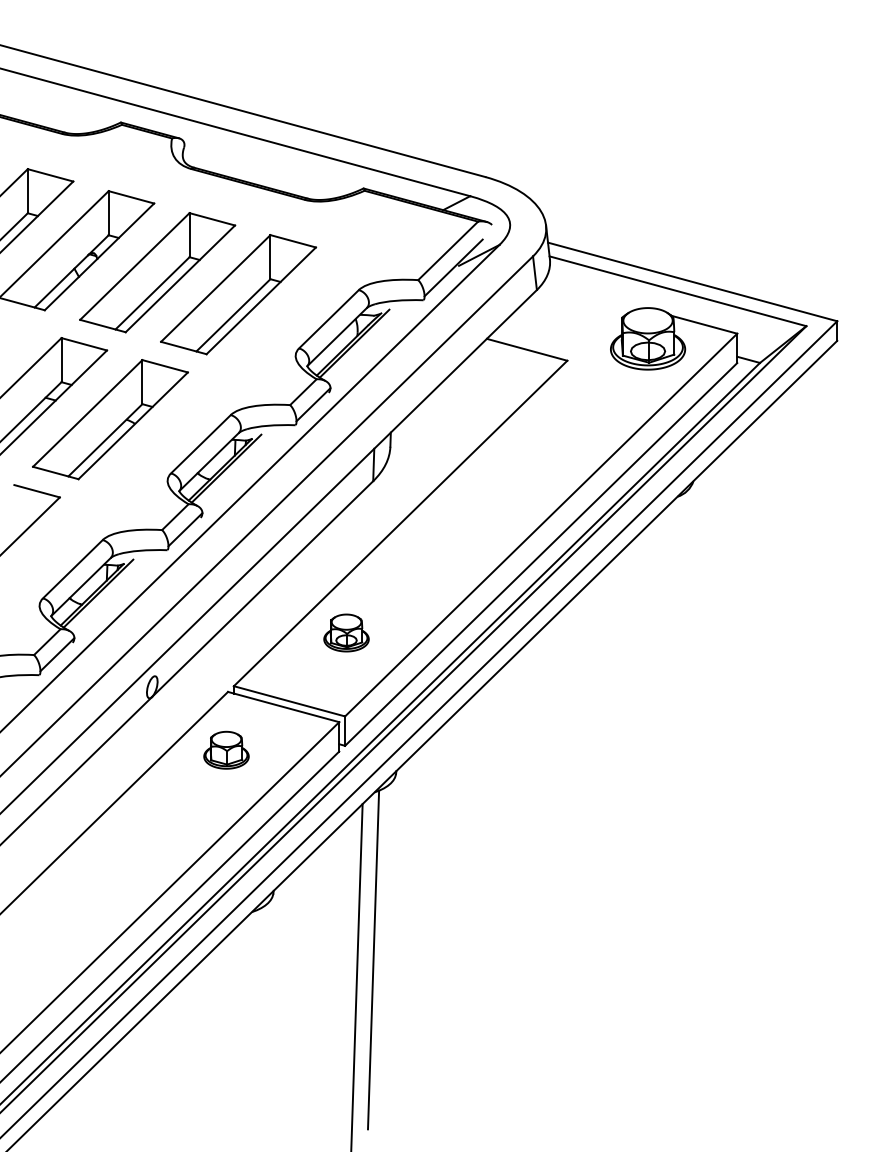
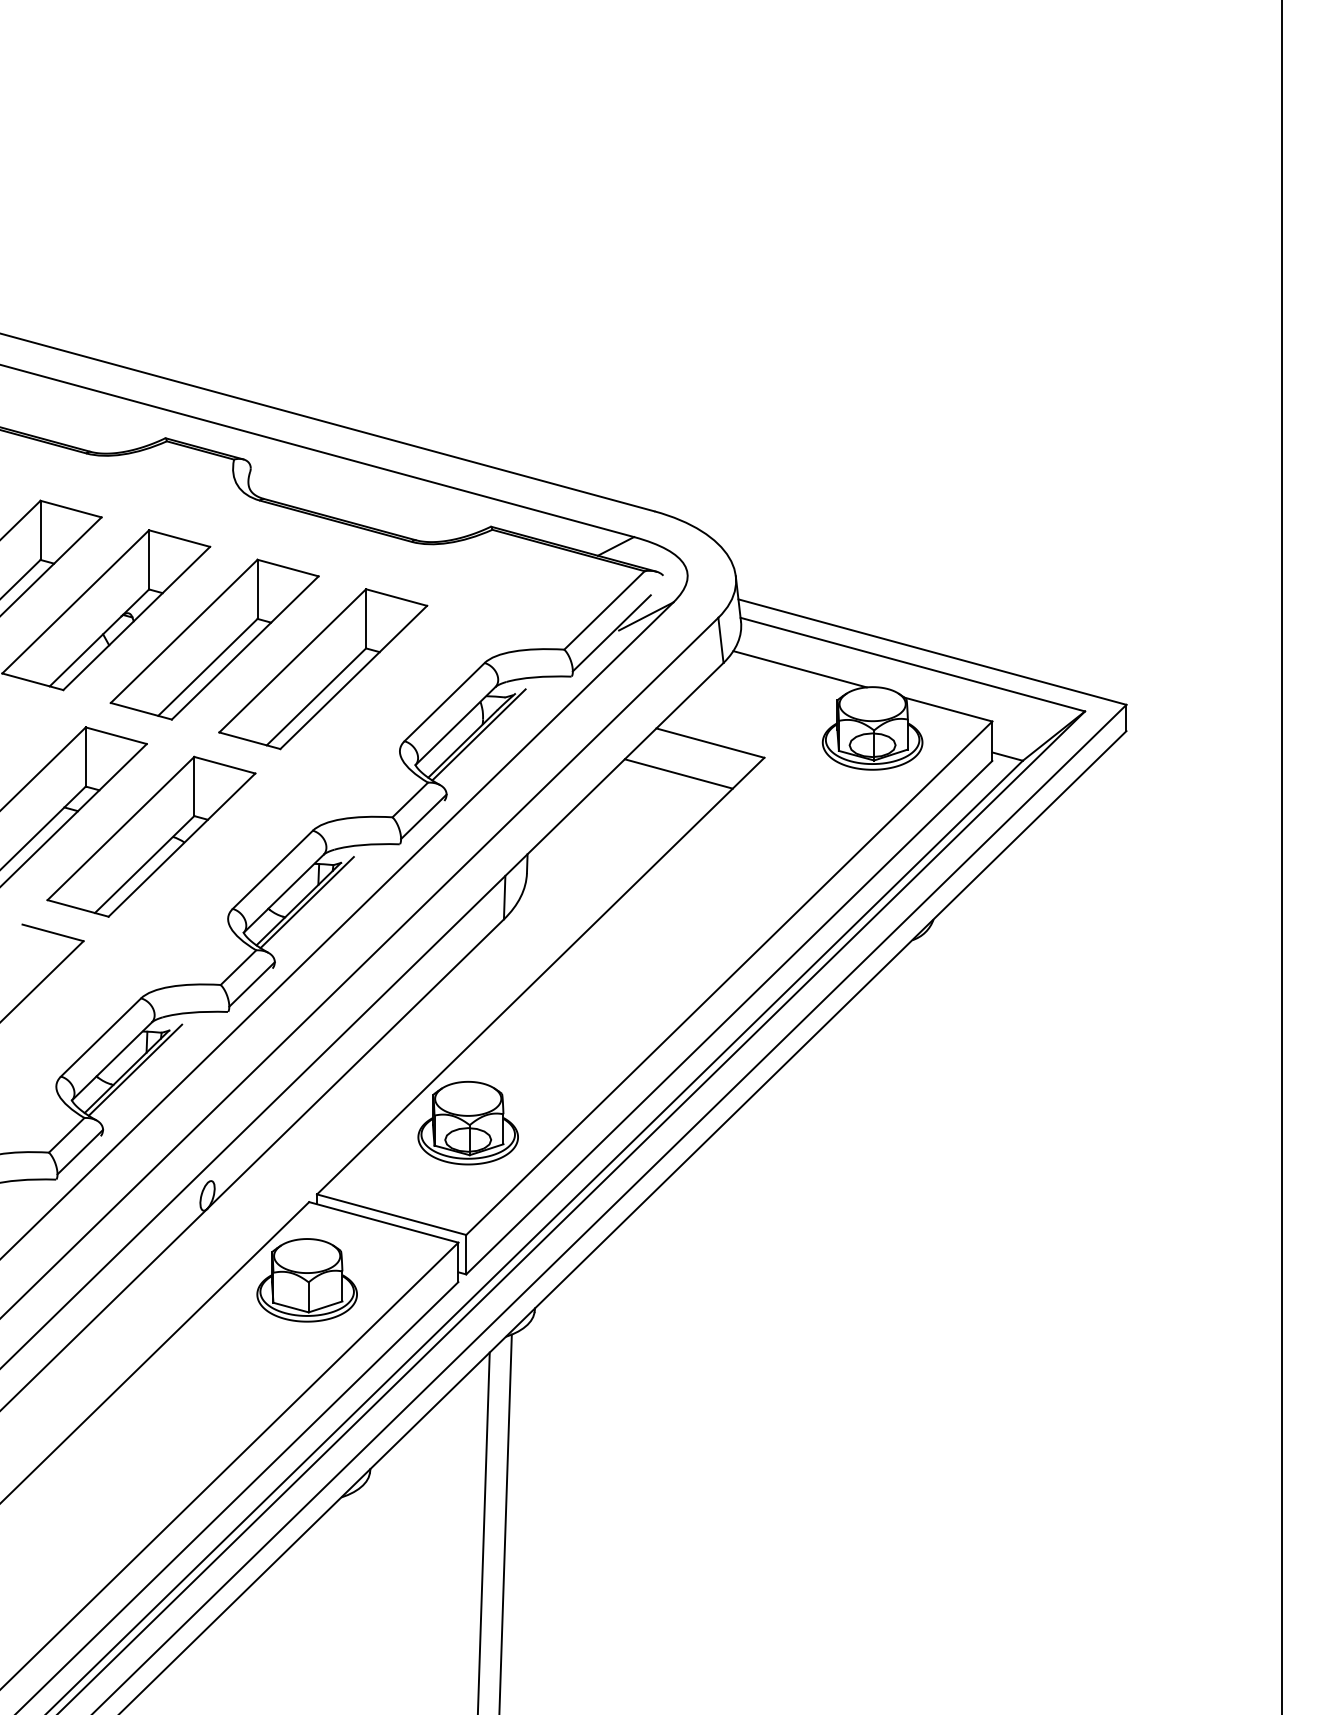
line: (593, 294) -> (799, 669), added
line: (503, 372) -> (678, 773), added
part: (346, 632) -> (467, 1122), size x1.67
part: (226, 750) -> (306, 1280), size x1.67

